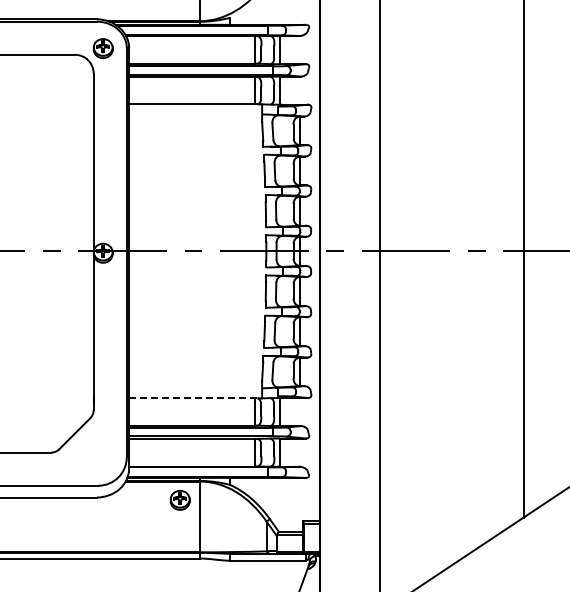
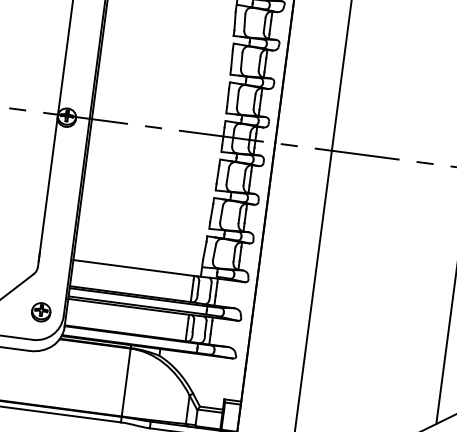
line: (193, 398) -> (135, 268), dashed -> solid
part: (179, 500) -> (40, 312), moved

